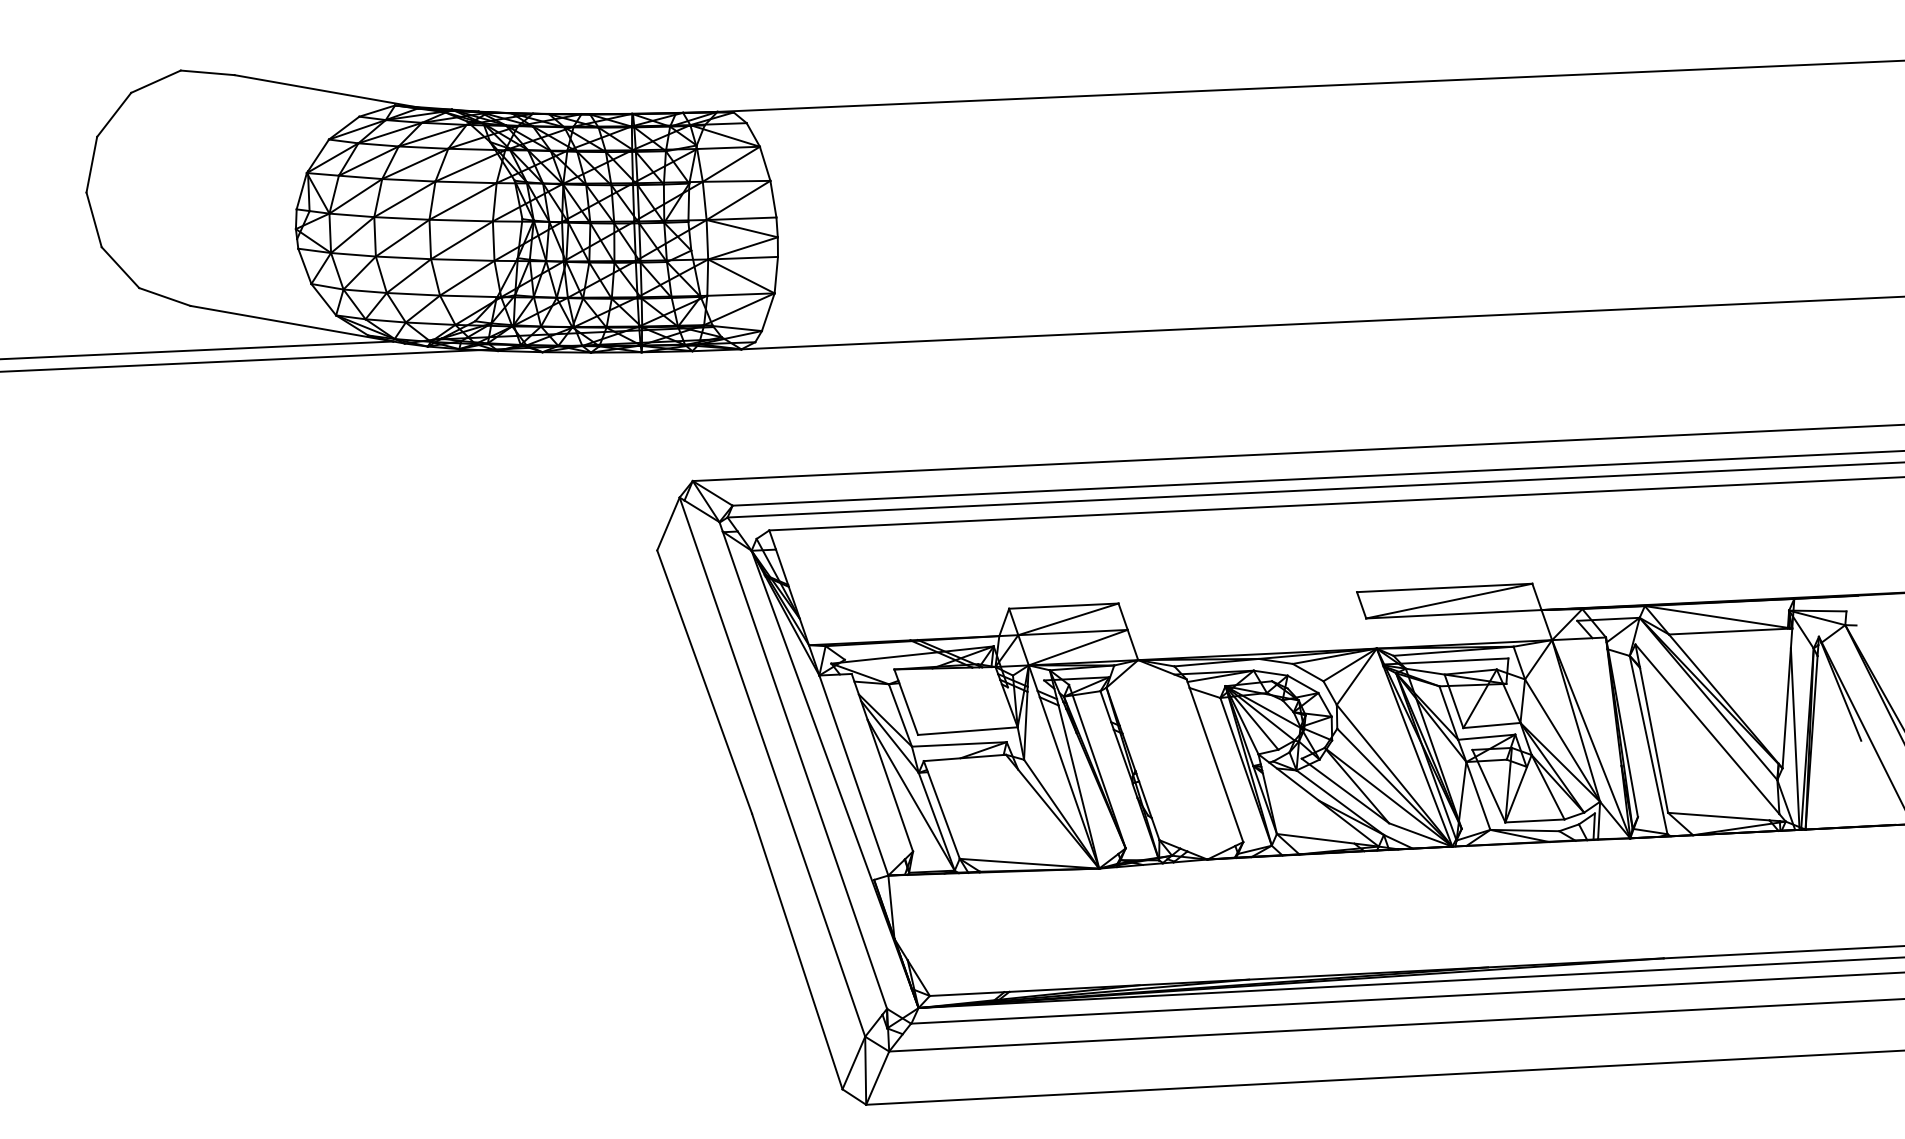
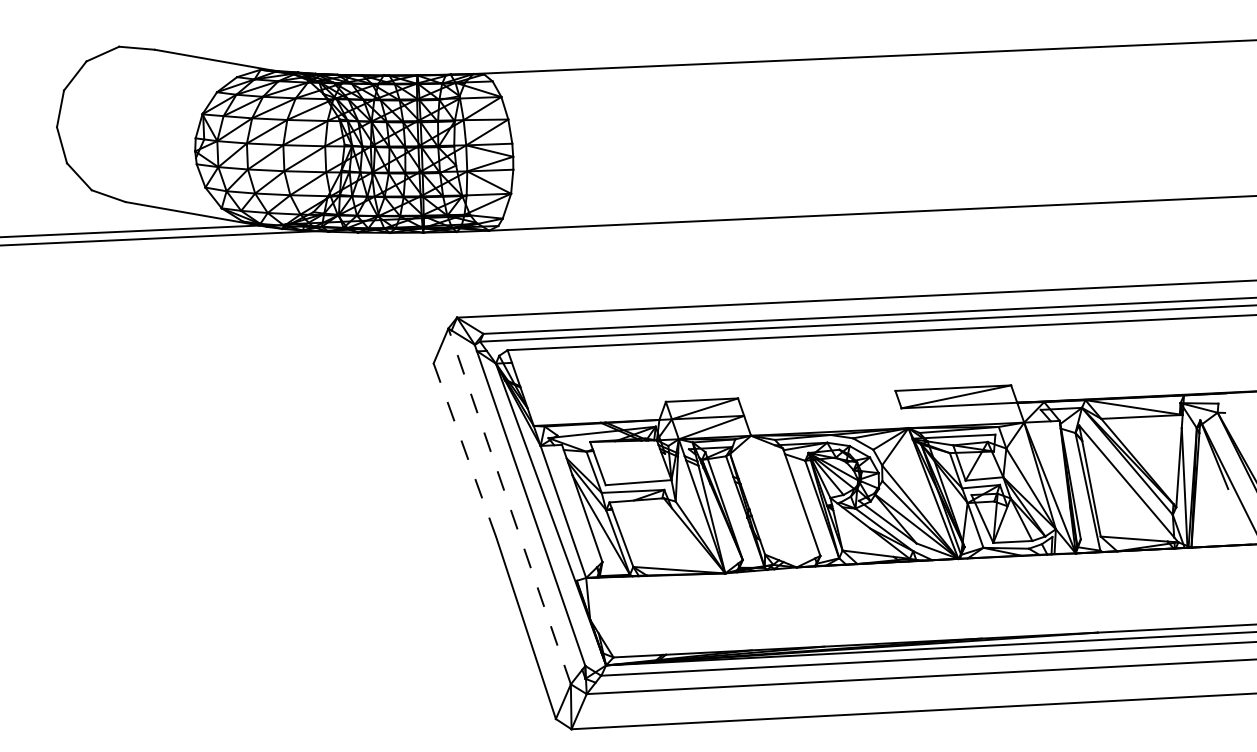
line: (705, 682) -> (465, 450), solid -> dashed
line: (772, 765) -> (509, 505), solid -> dashed

